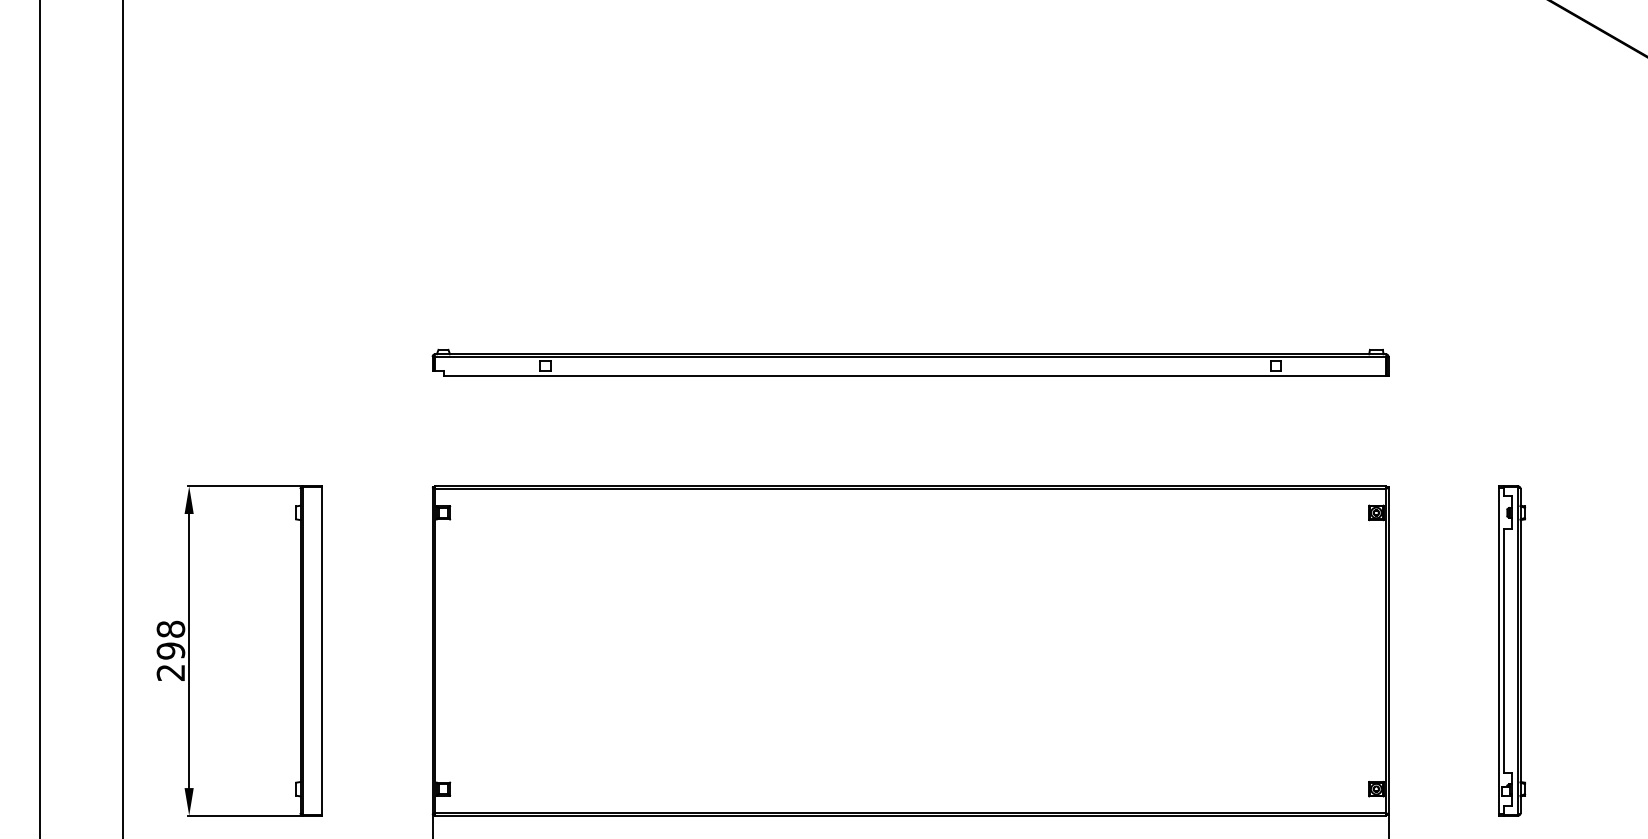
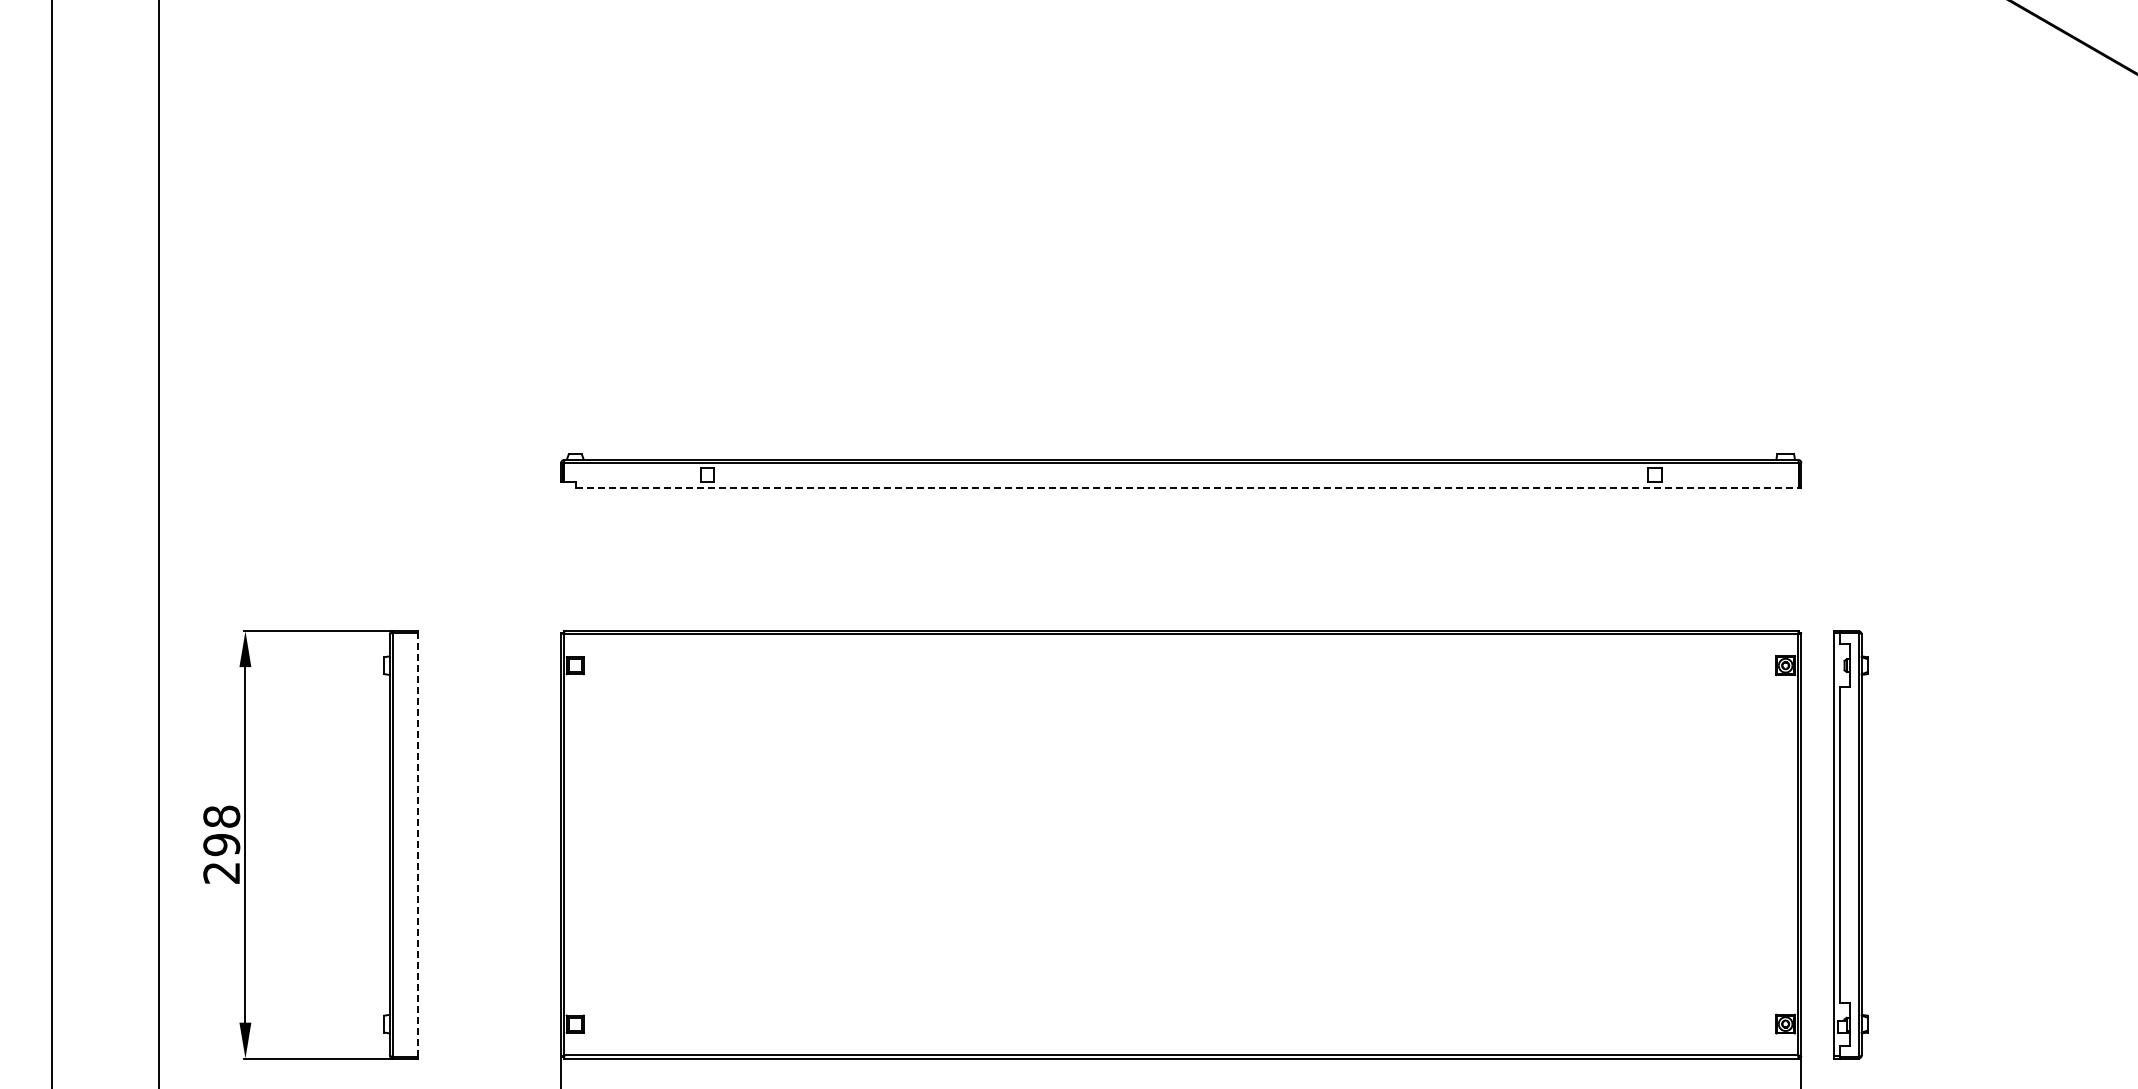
line: (915, 375) -> (1187, 487), solid -> dashed
line: (321, 650) -> (417, 844), solid -> dashed
part: (1511, 650) -> (1850, 844), moved

